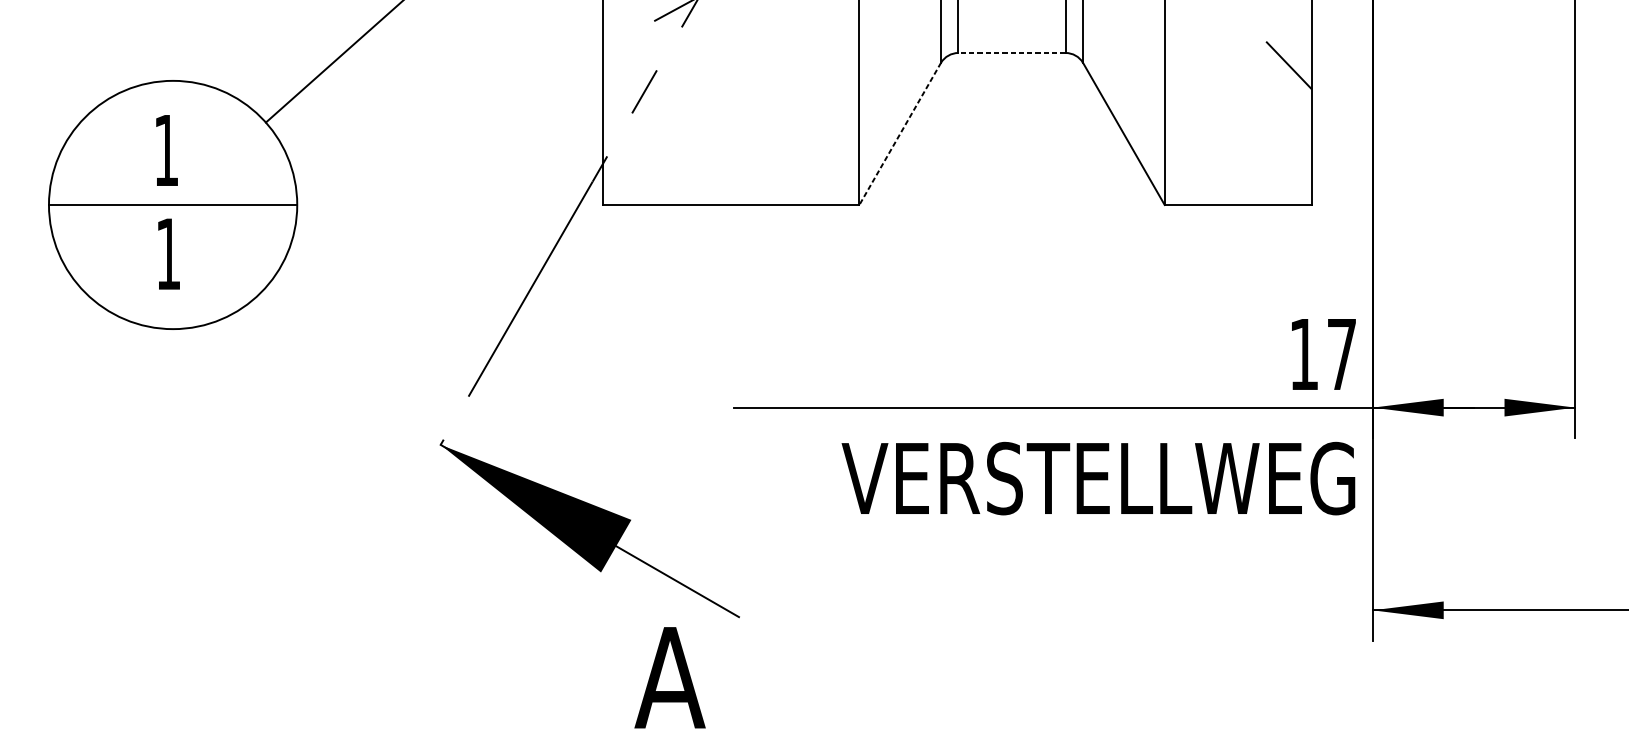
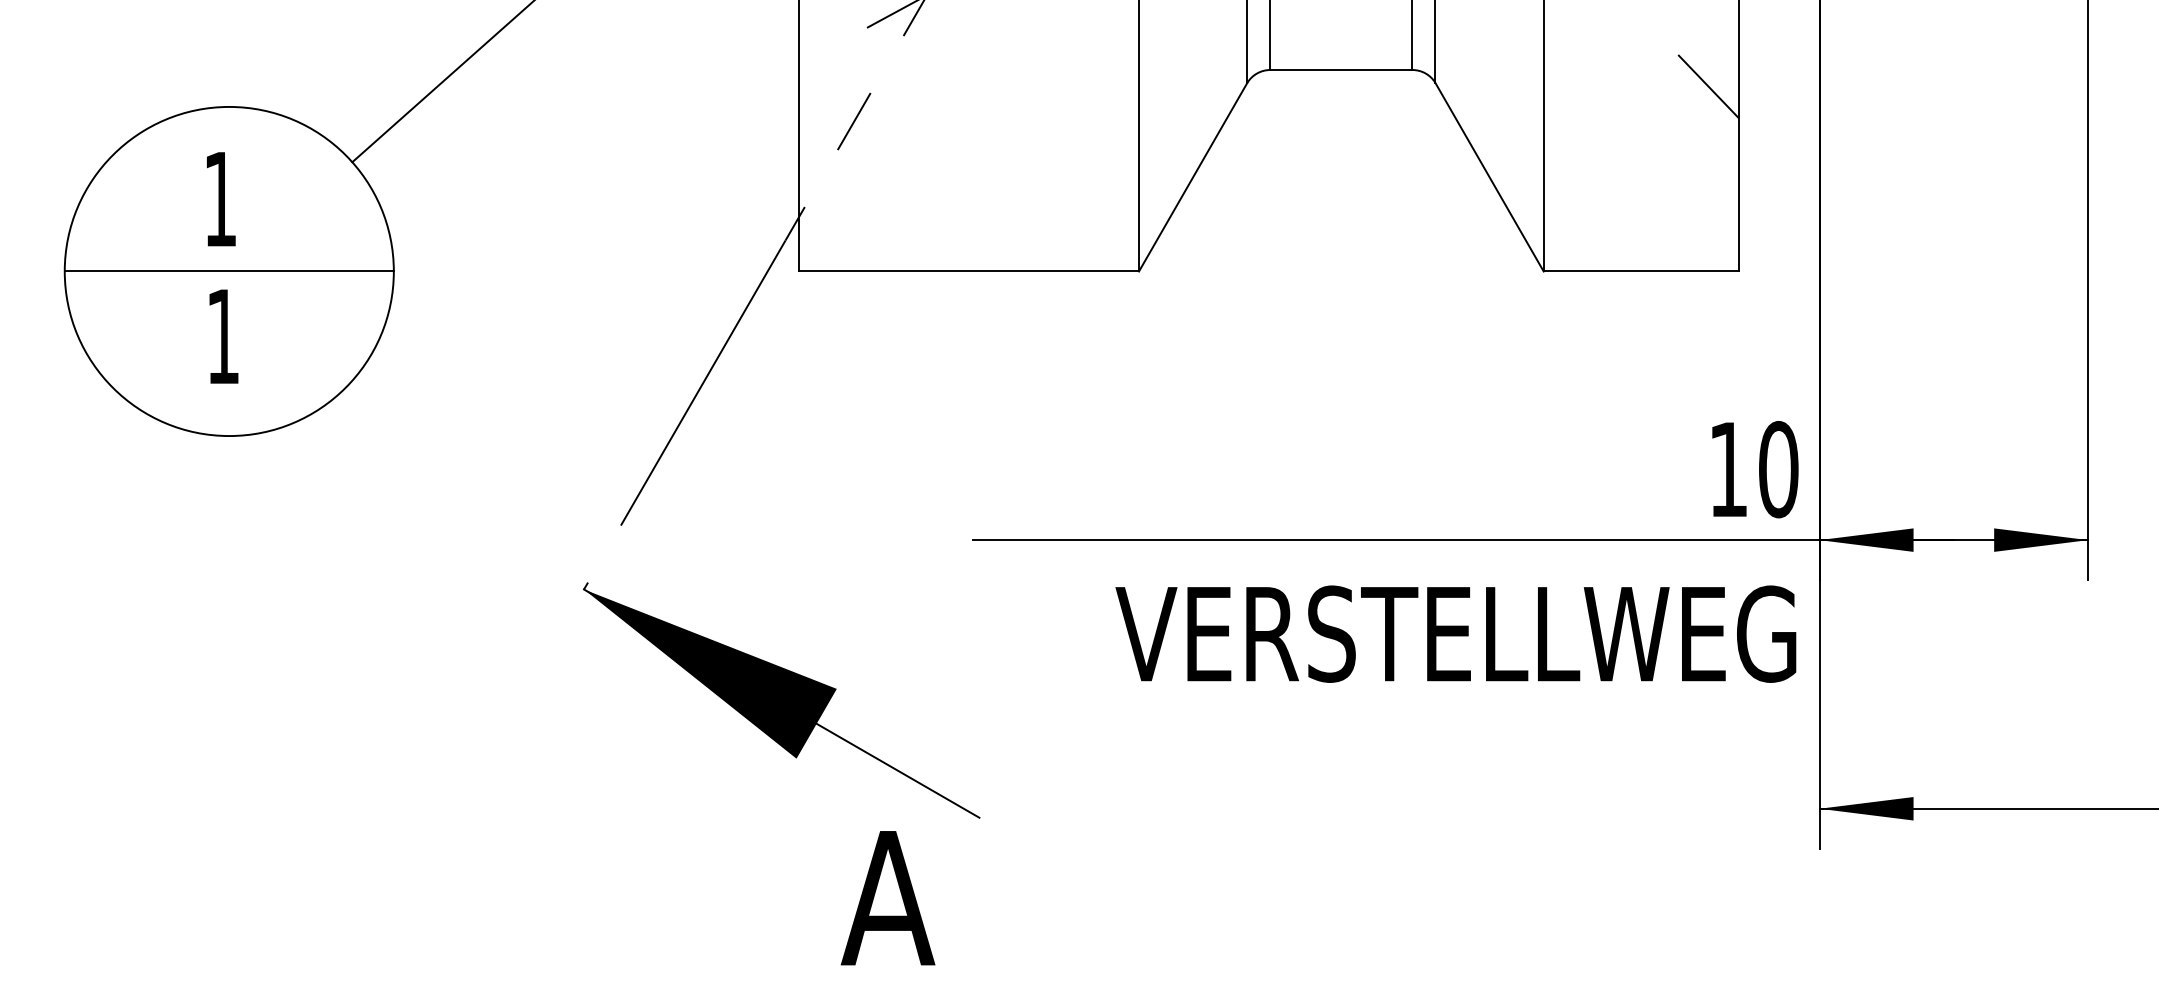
line: (1011, 53) -> (1340, 70), dashed -> solid
line: (900, 134) -> (1193, 177), dashed -> solid
text: (1341, 354) -> (1778, 469), 17 -> 10

